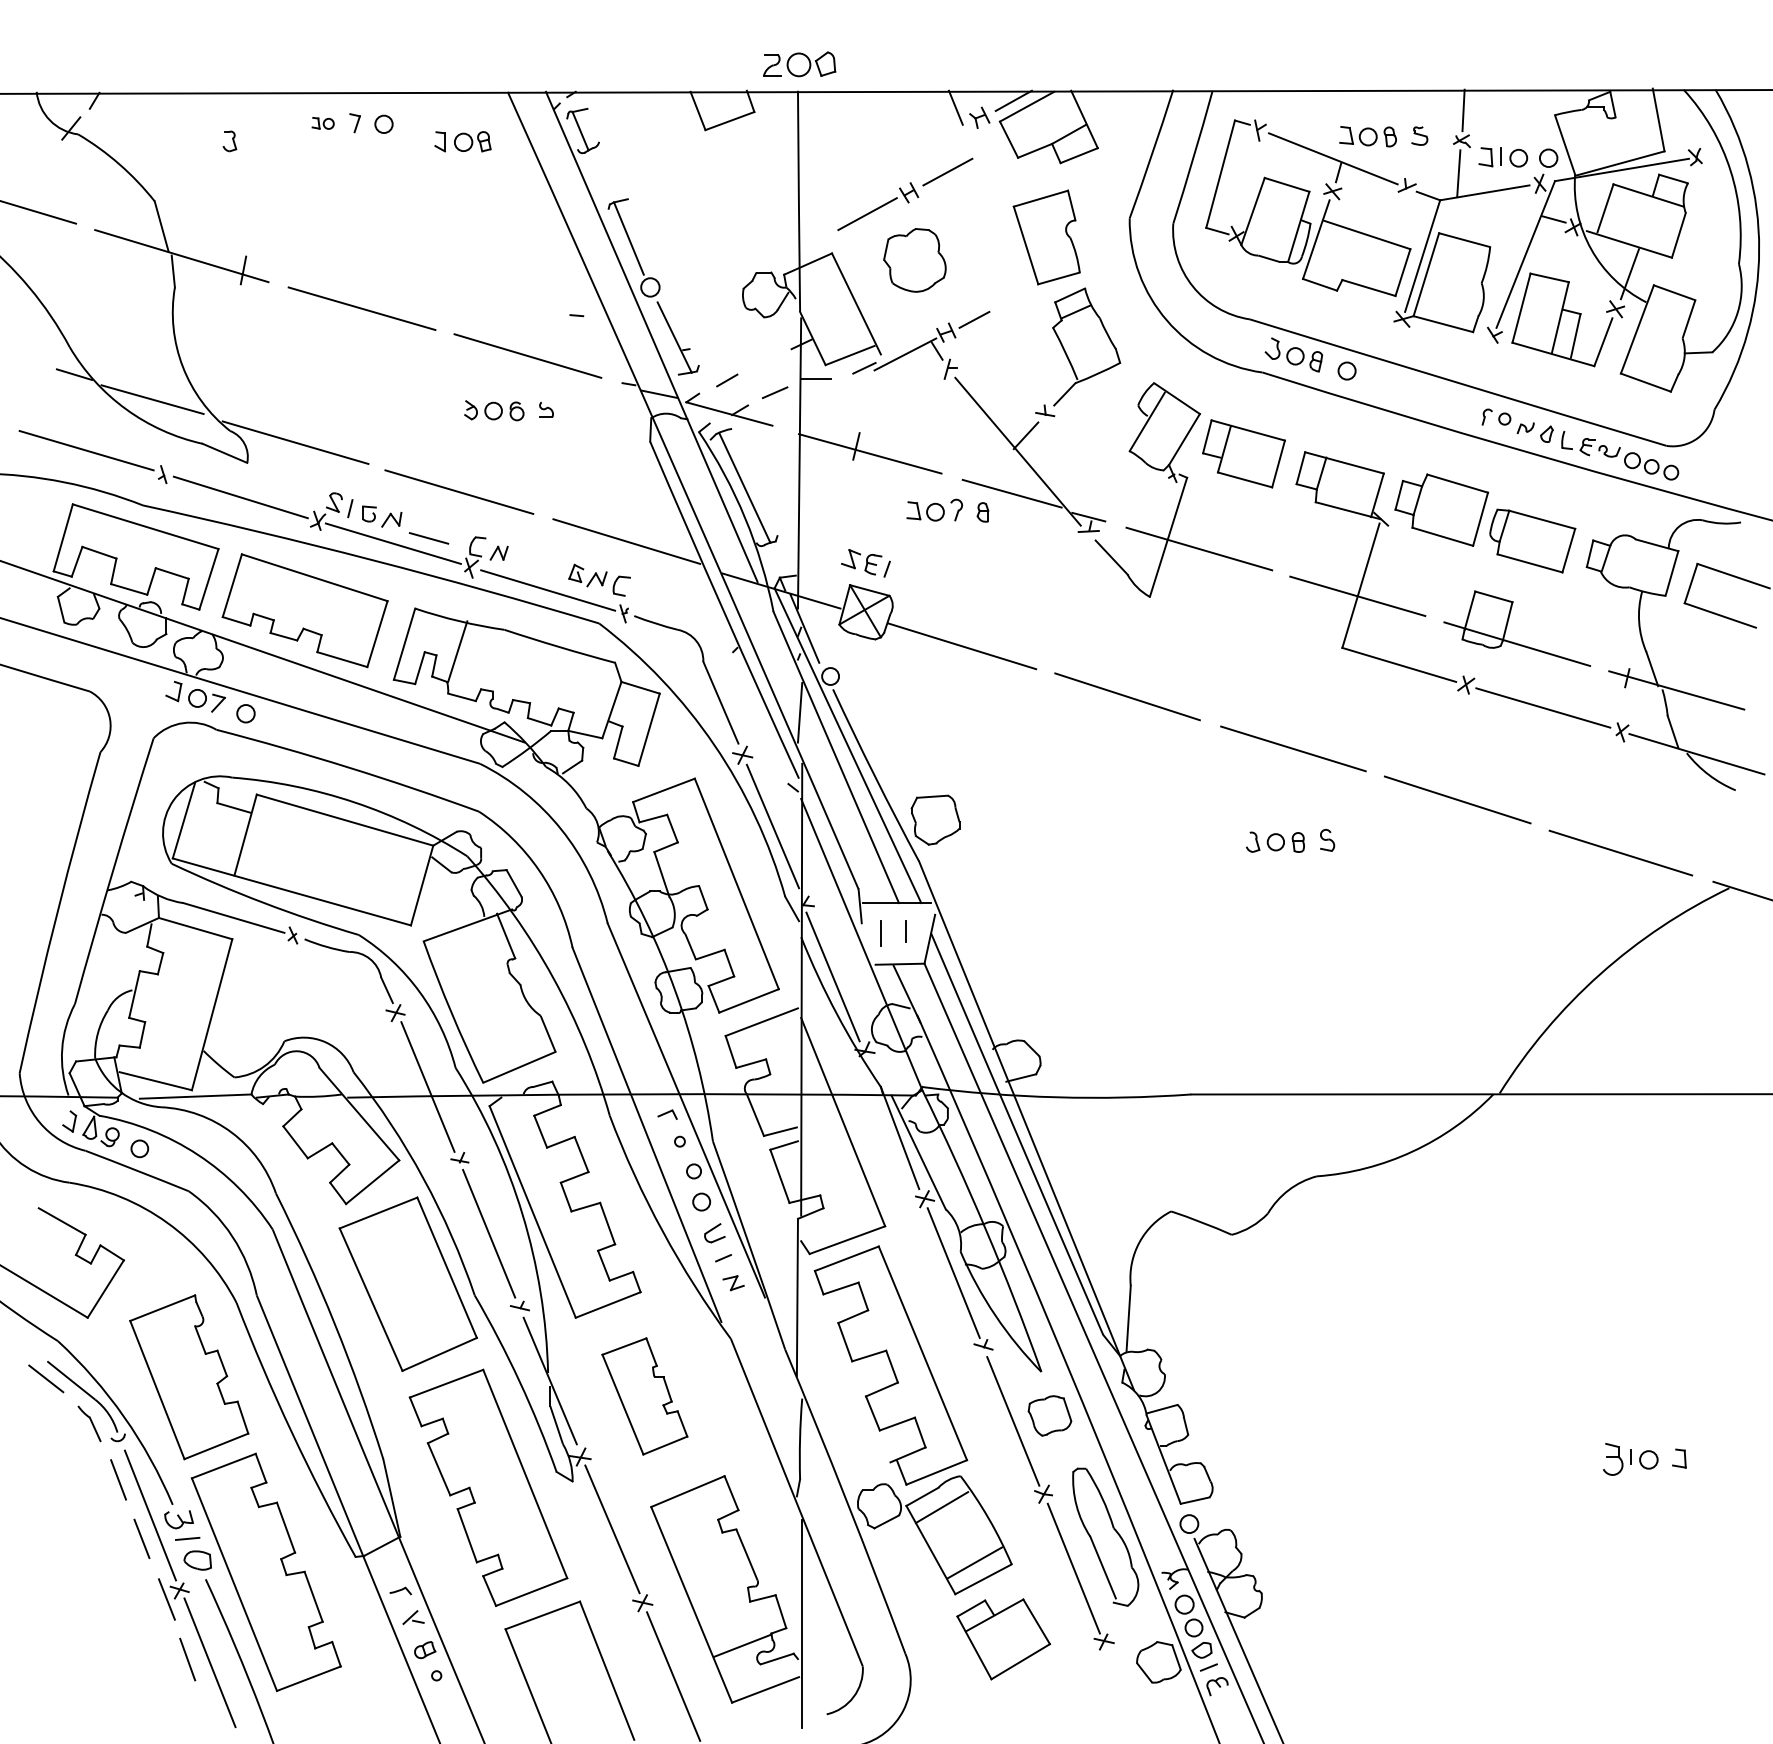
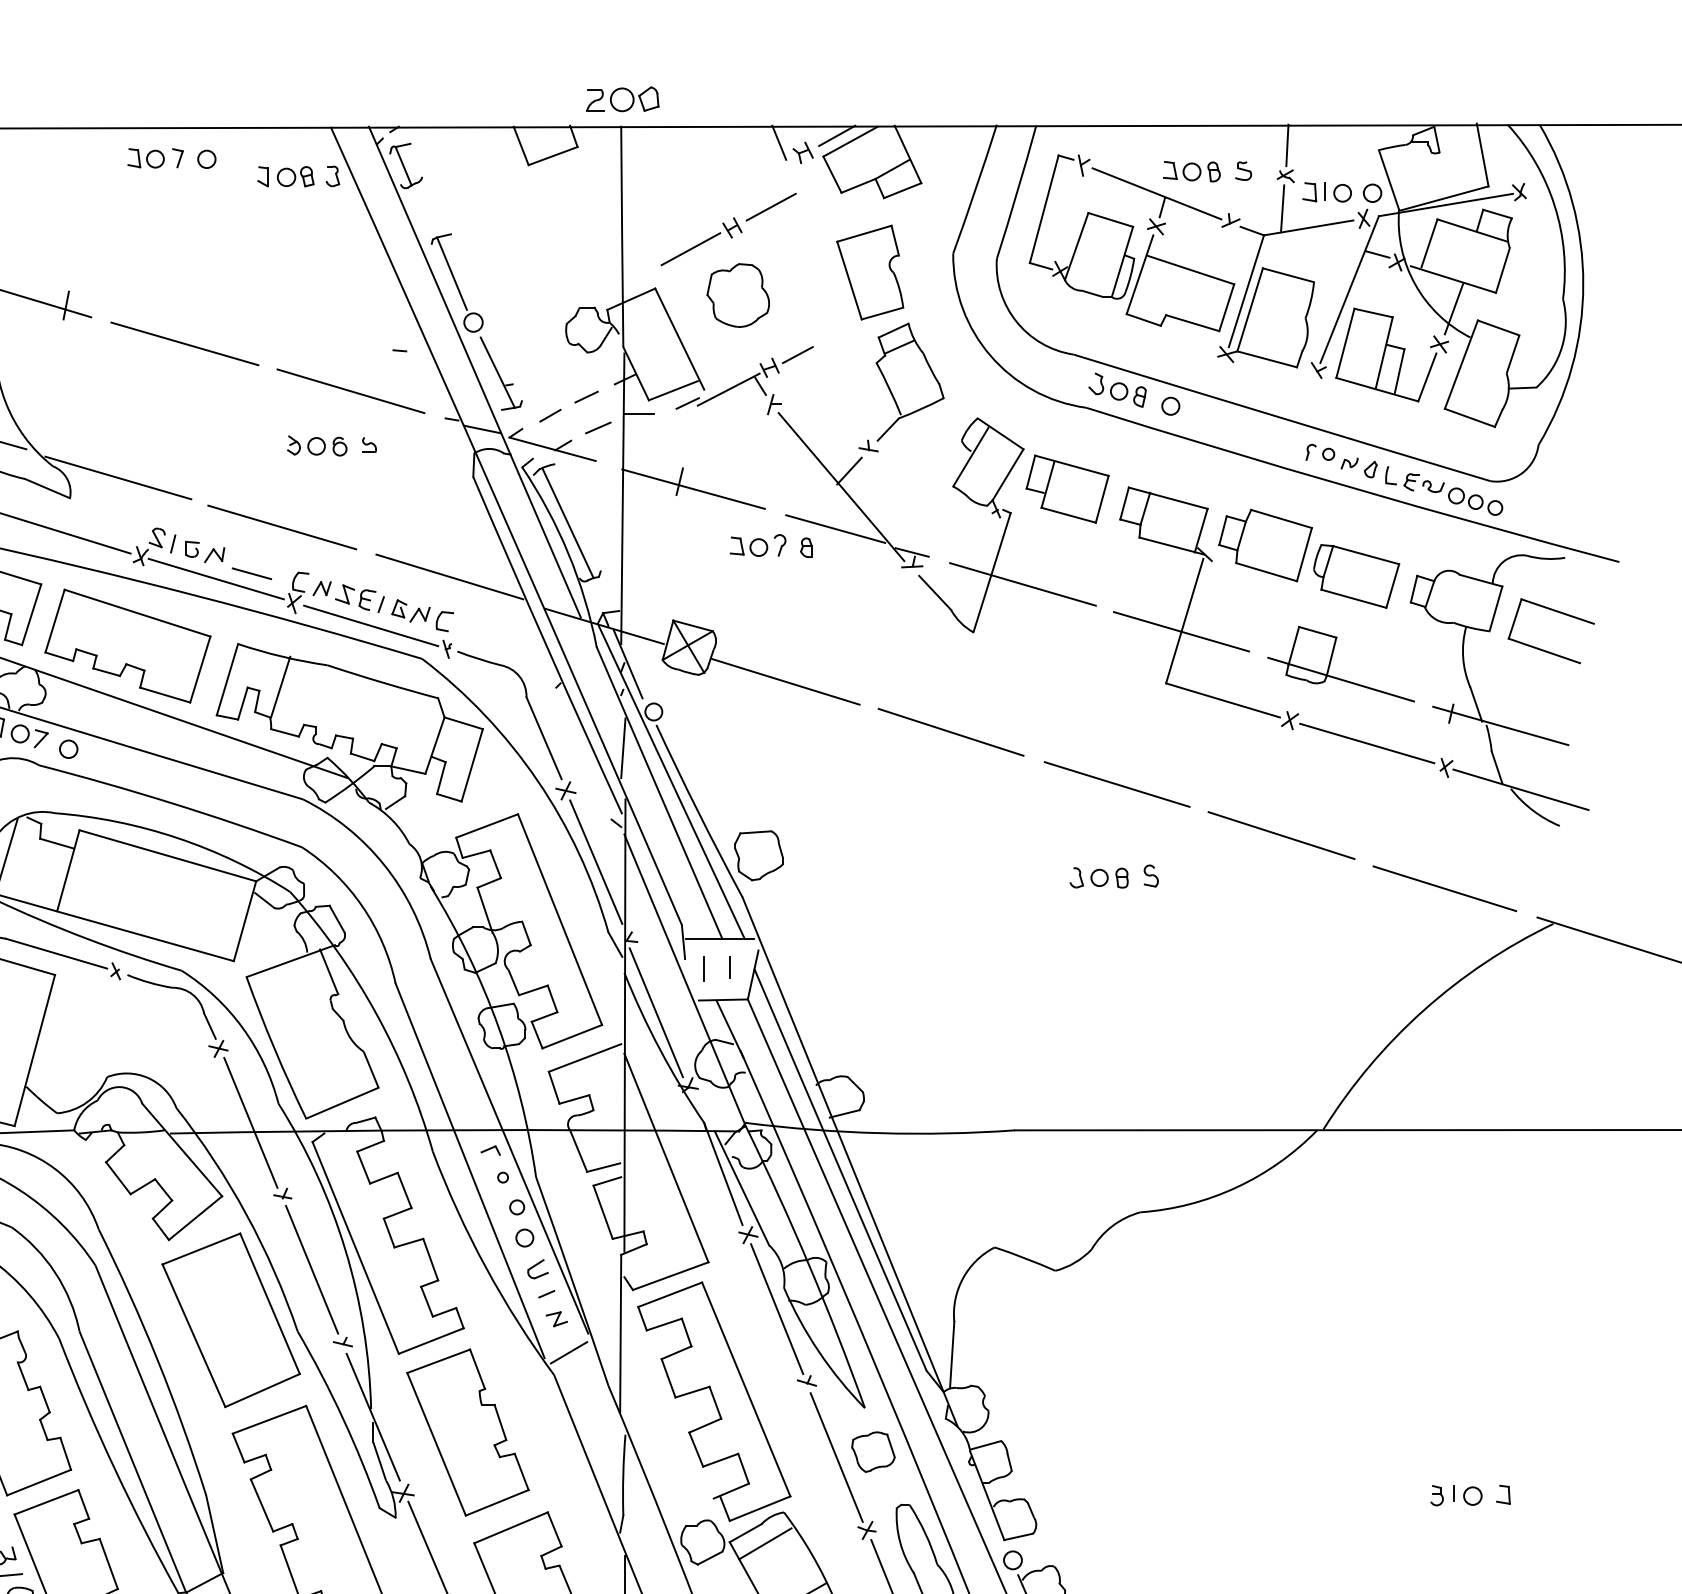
part: (322, 123) -> (145, 158), size x1.67
part: (229, 141) -> (332, 176), moved
line: (763, 361) -> (586, 396), added
part: (865, 563) -> (359, 598), moved
line: (745, 1316) -> (568, 1352), added
part: (644, 1396) -> (467, 1432), size x1.43
part: (1612, 1459) -> (1436, 1495), size x0.62

